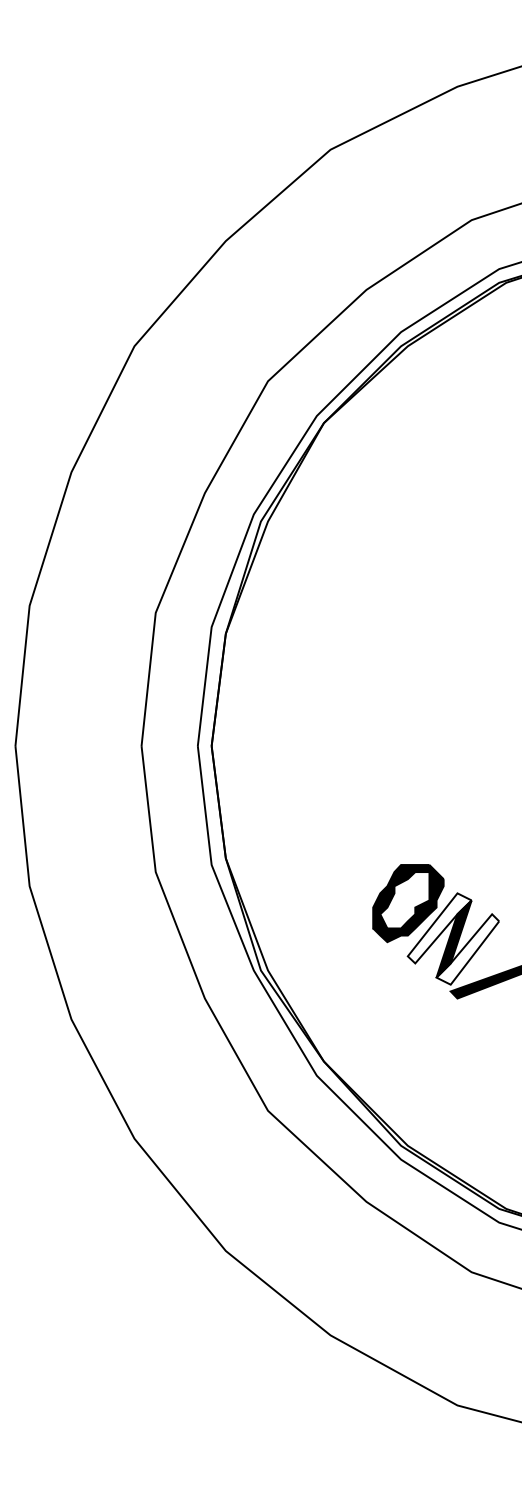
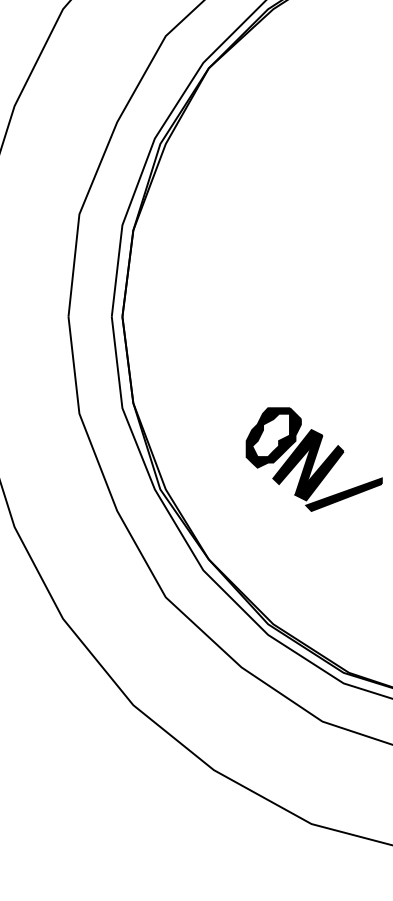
fill: (439, 928) -> (297, 457), added
fill: (467, 949) -> (319, 473), added

